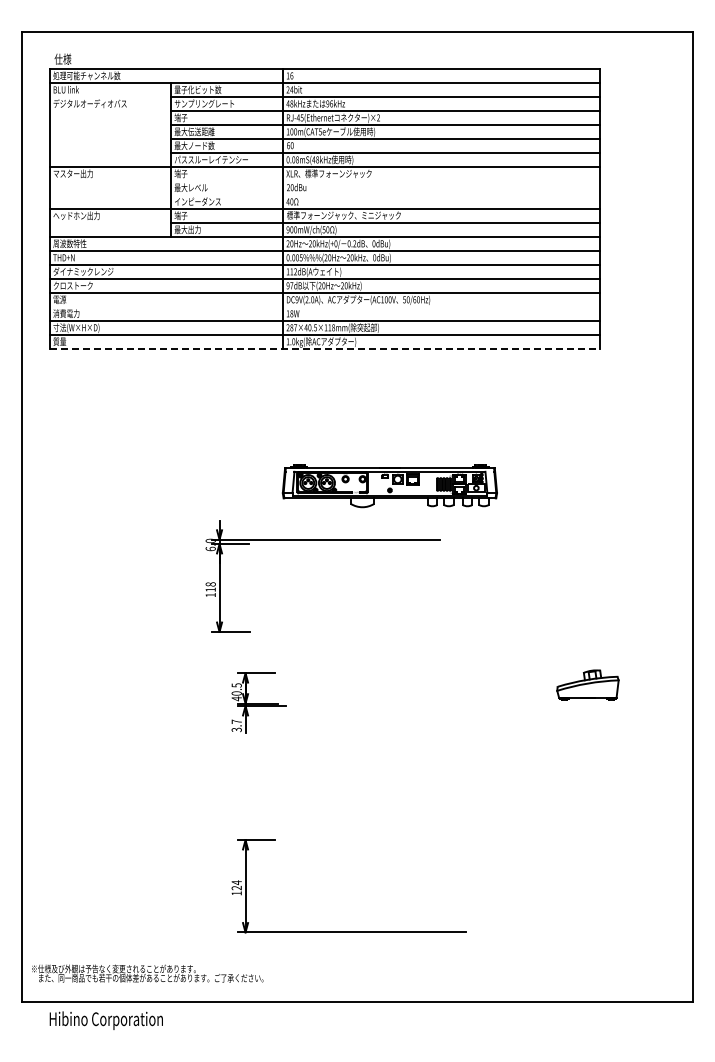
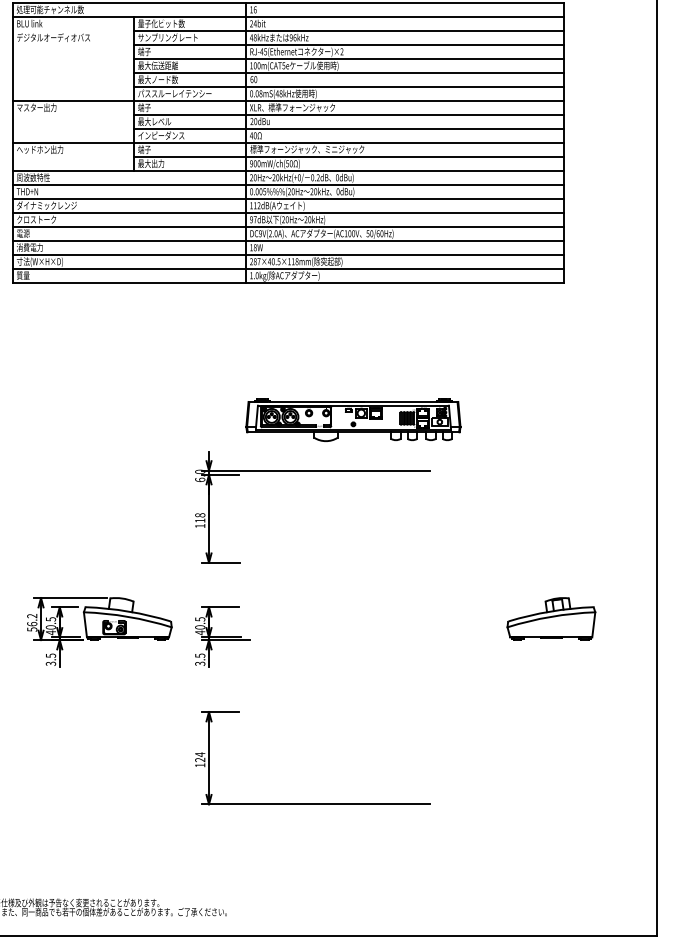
line: (385, 181) -> (348, 115), added
line: (385, 195) -> (348, 129), added
line: (324, 307) -> (287, 241), added
line: (325, 349) -> (288, 283), dashed -> solid
part: (322, 540) -> (311, 471), moved
part: (587, 684) -> (550, 618), size x1.43
part: (136, 698) -> (99, 632), added
text: (236, 721) -> (199, 655), 3.7 -> 3.5
part: (348, 931) -> (311, 803), moved

